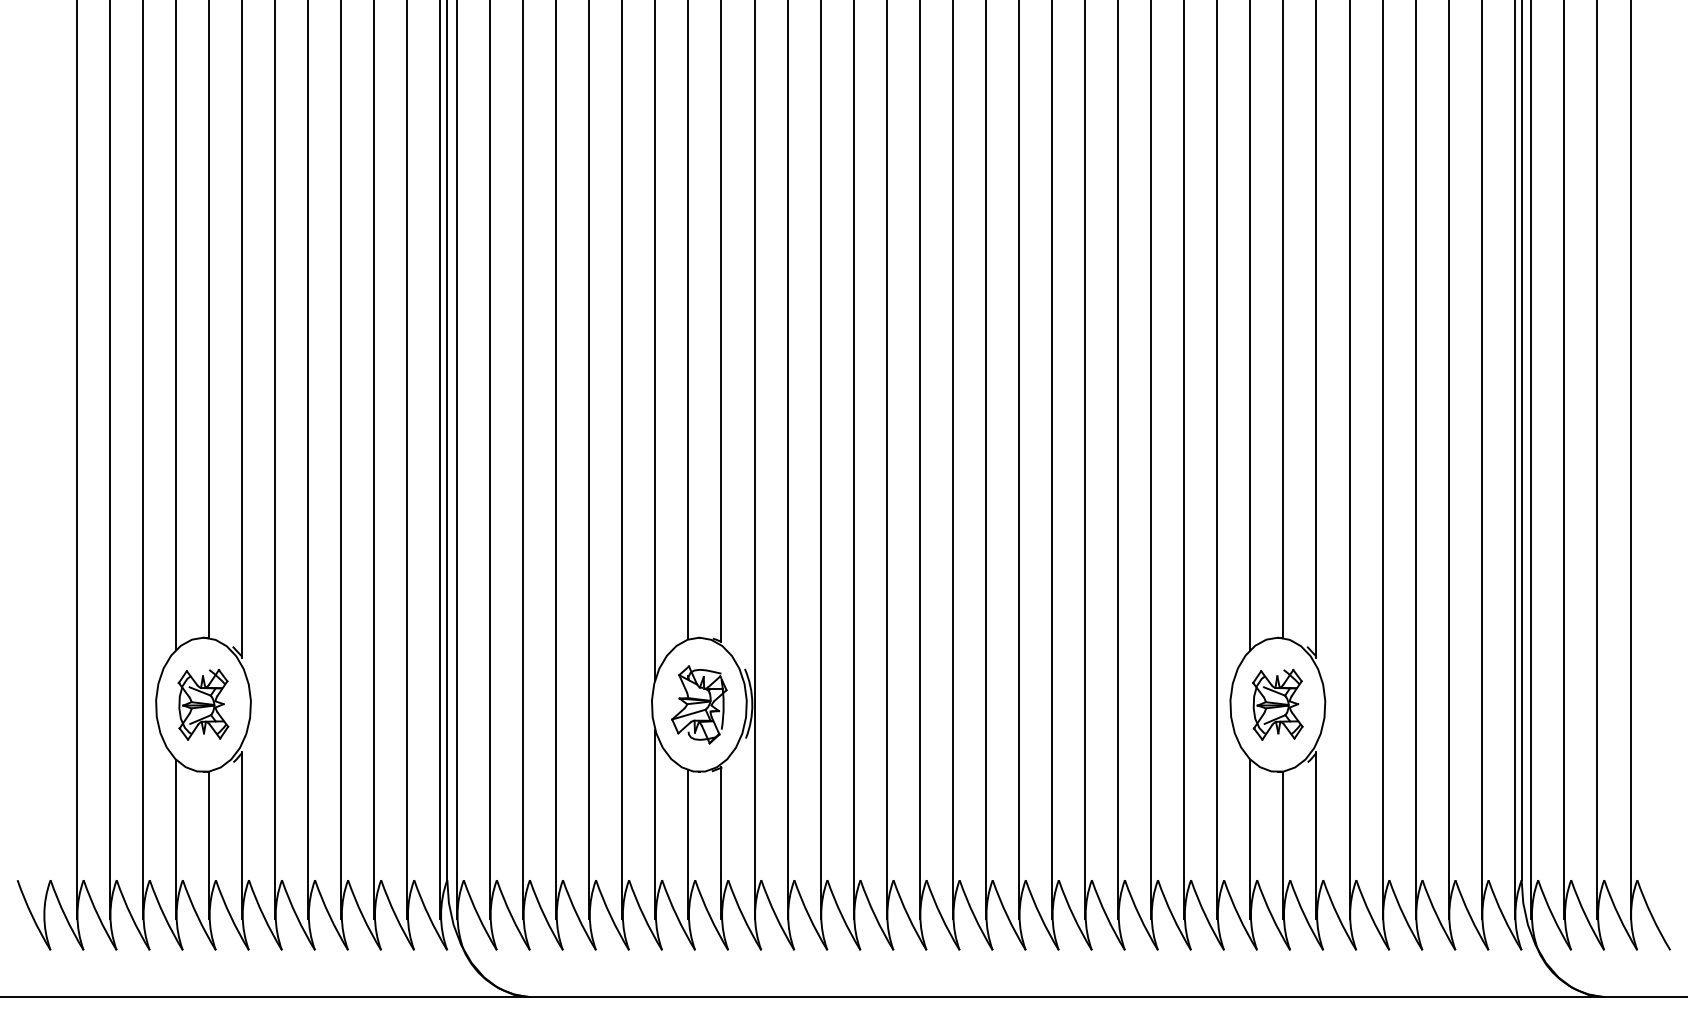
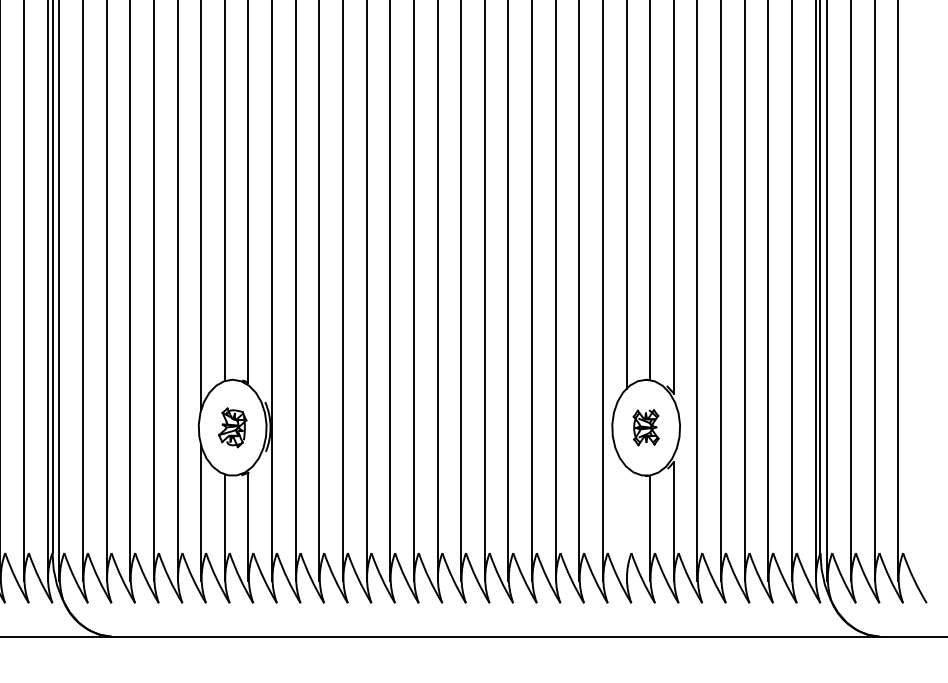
part: (699, 704) -> (232, 427), size x0.7
part: (1277, 704) -> (645, 427), size x0.7
line: (1250, 838) -> (626, 523), removed

